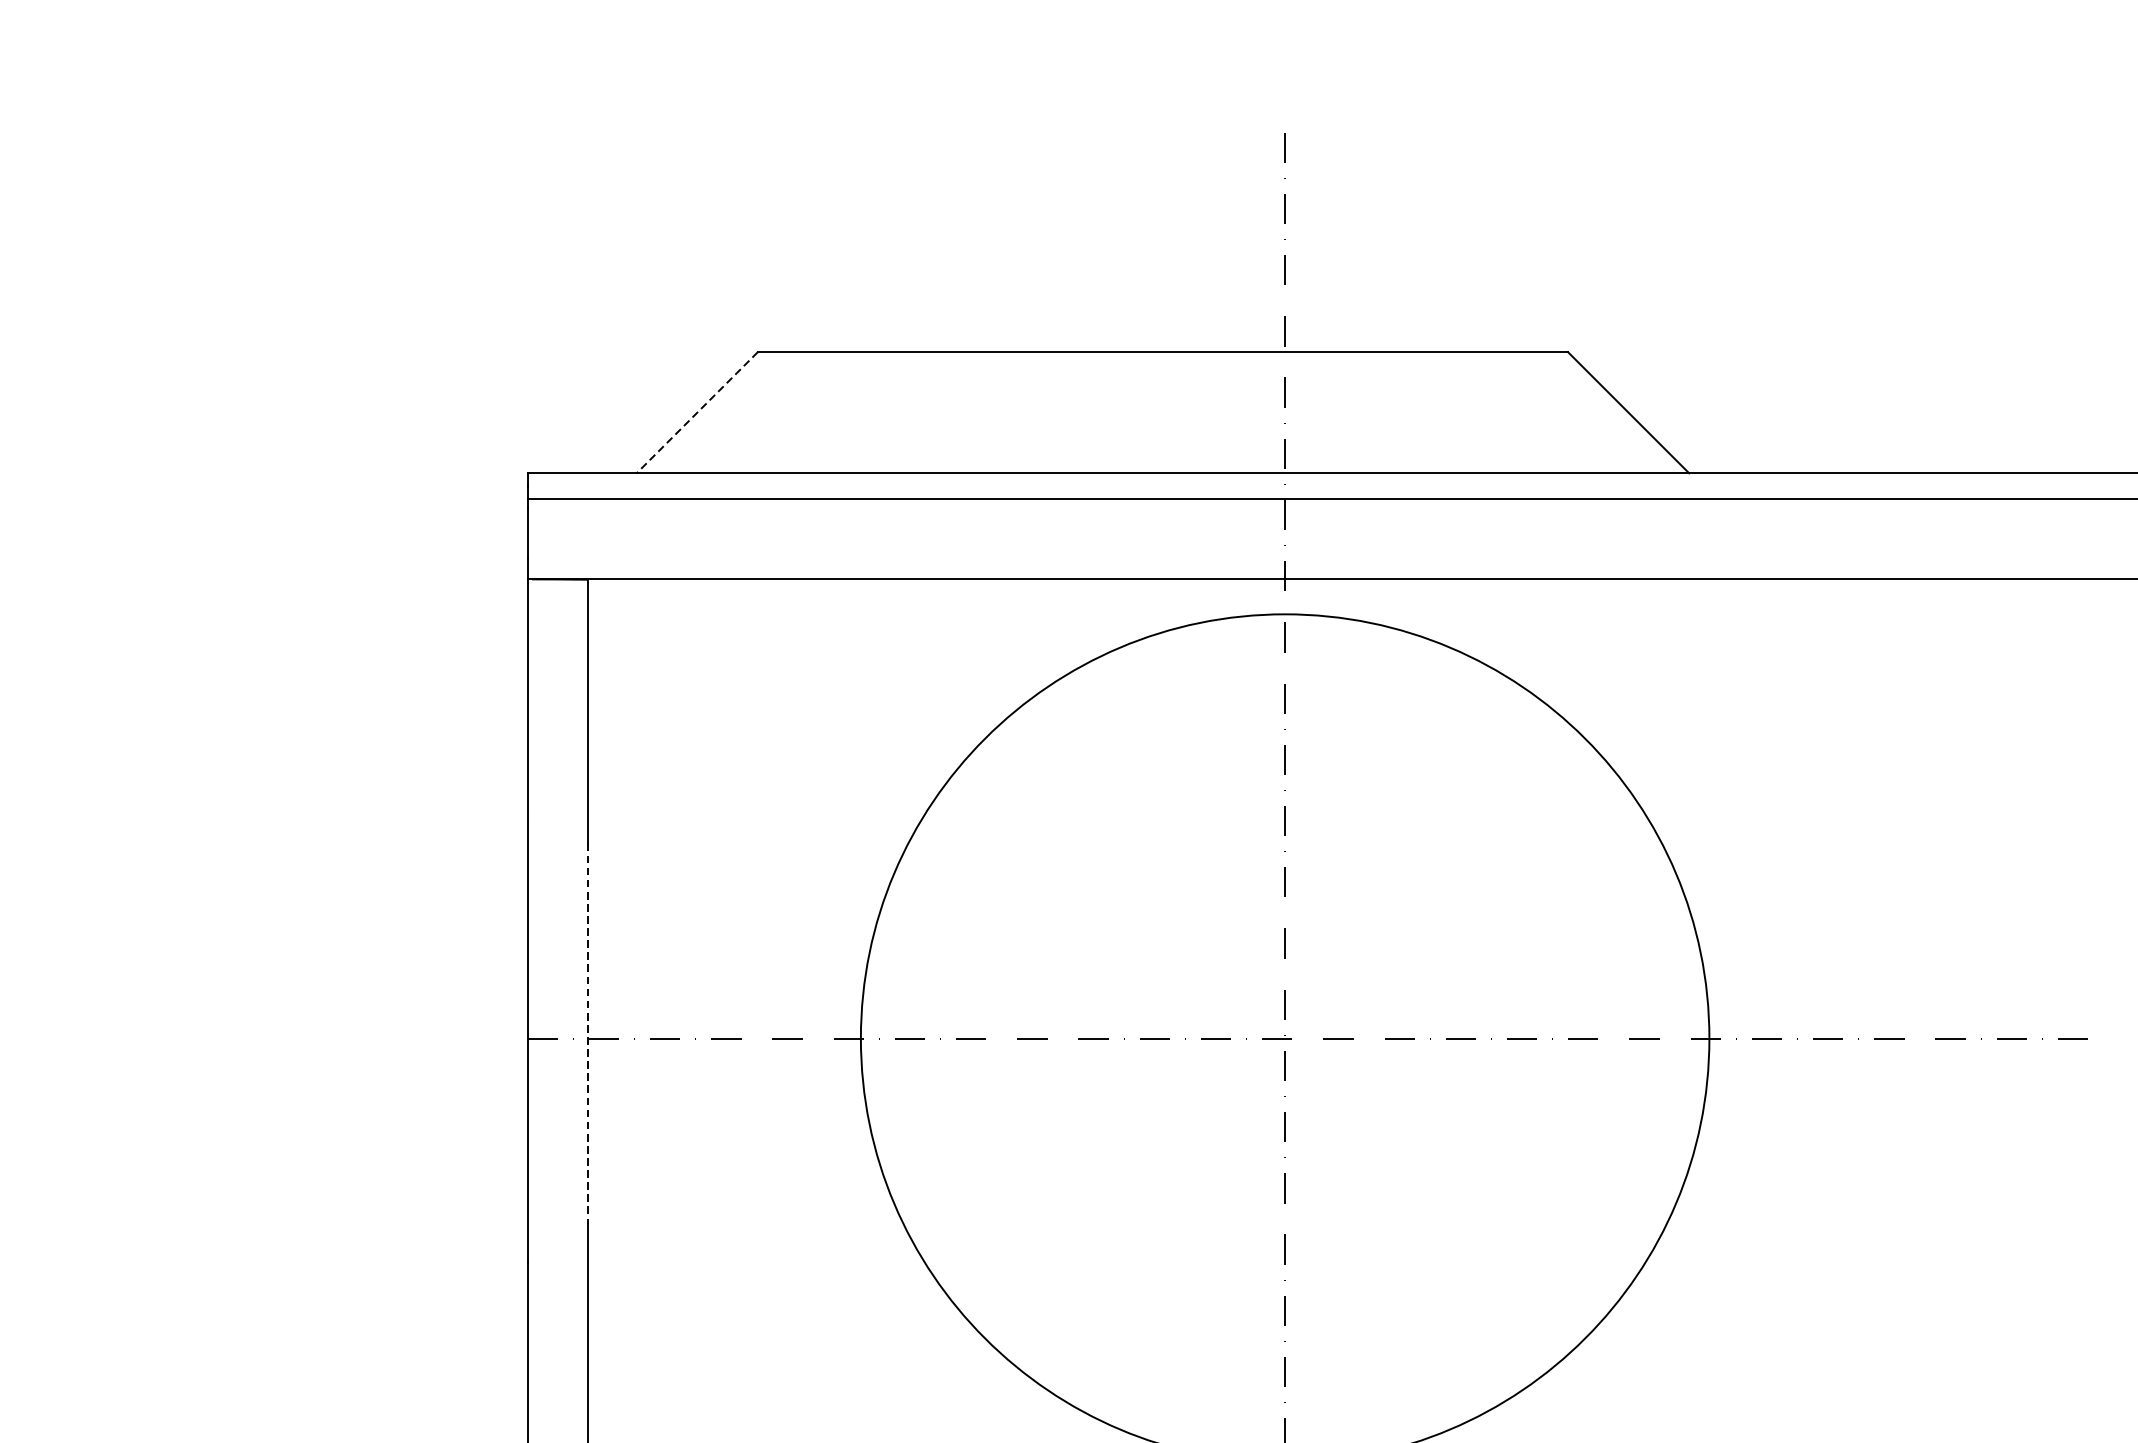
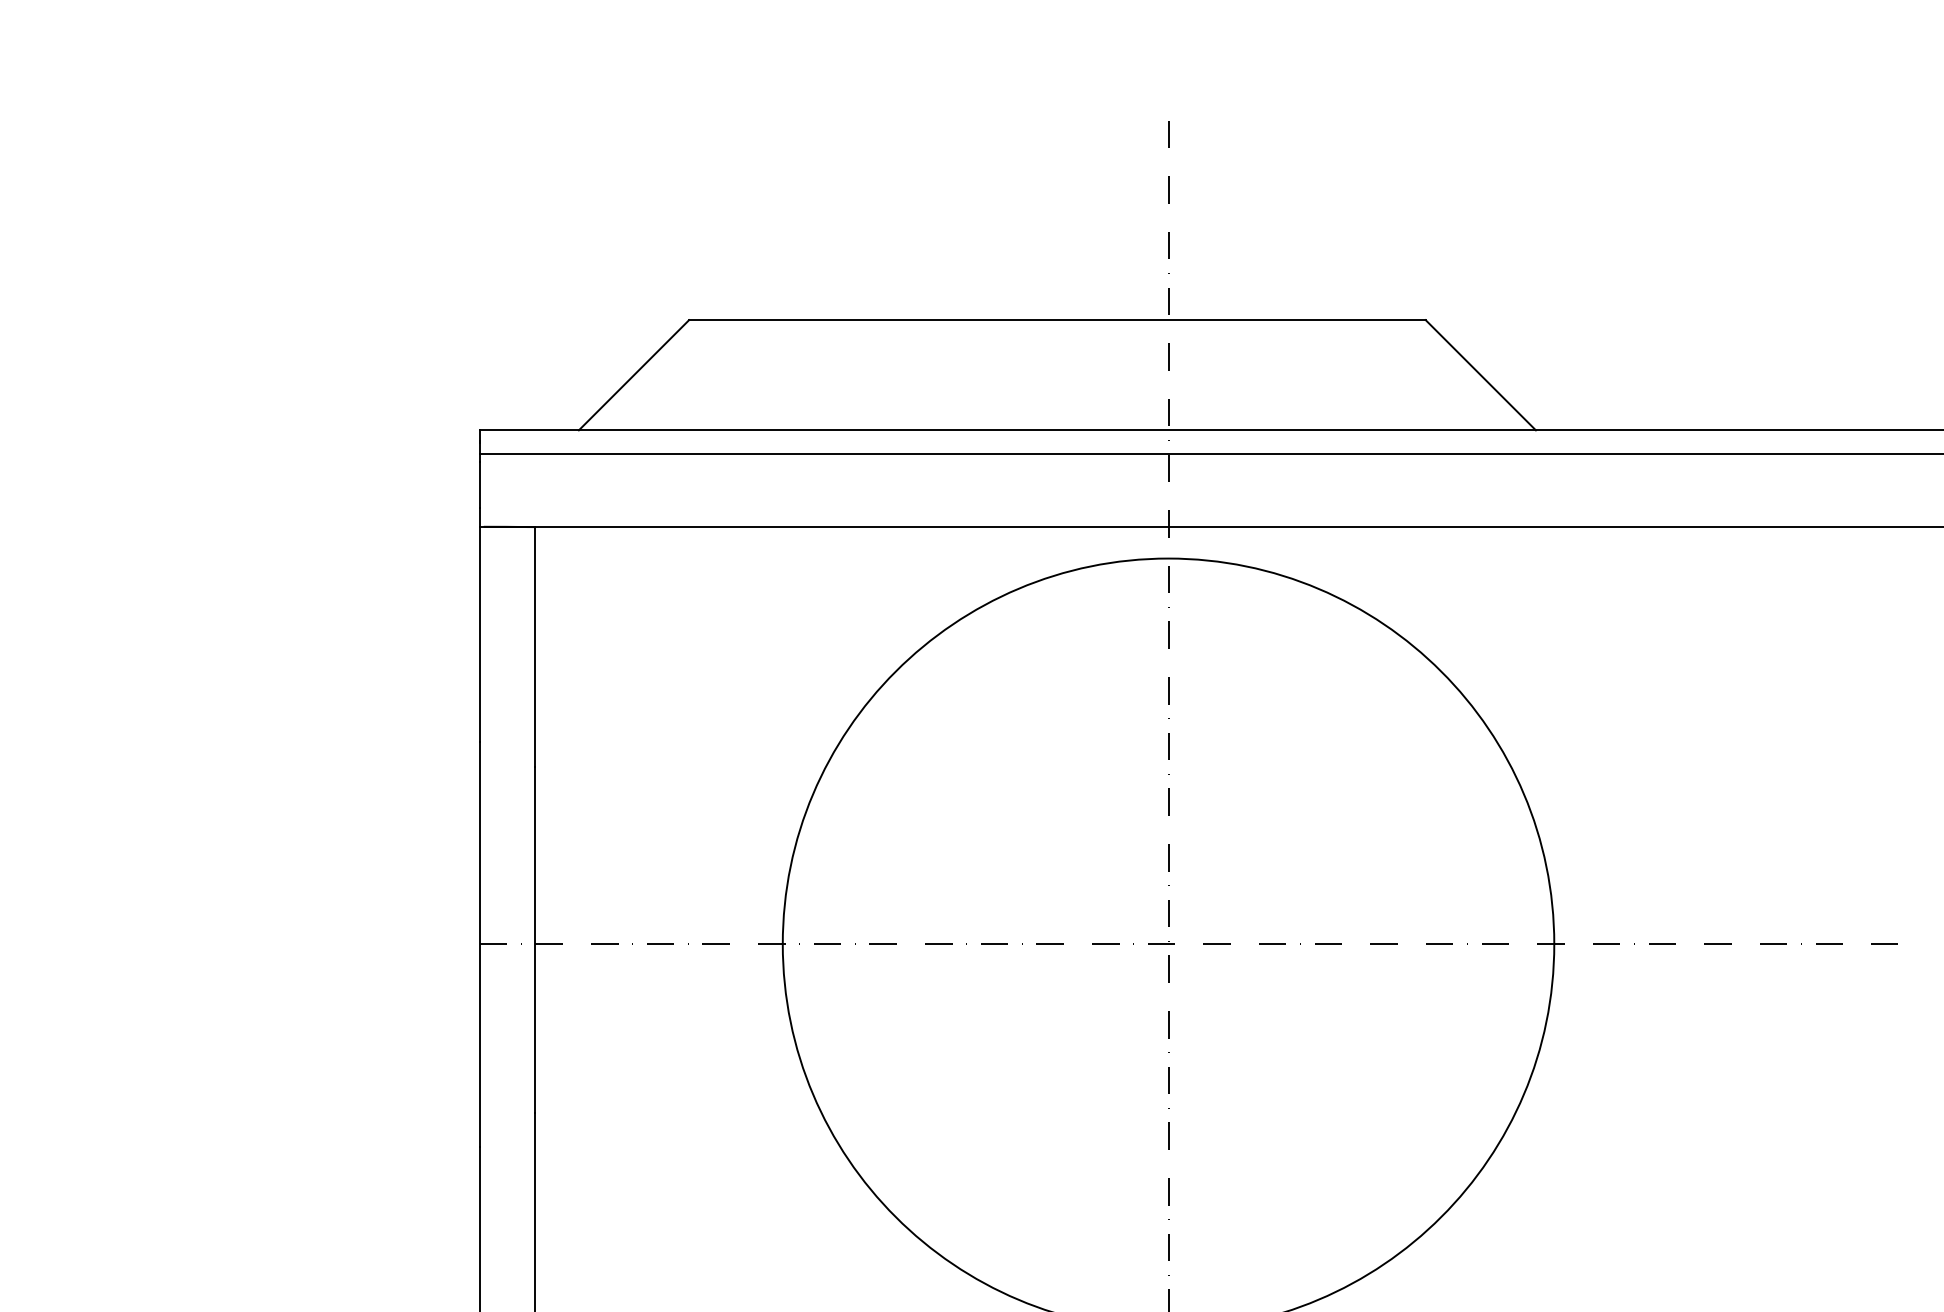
line: (697, 413) -> (634, 375), dashed -> solid
line: (587, 1034) -> (534, 940), dashed -> solid

